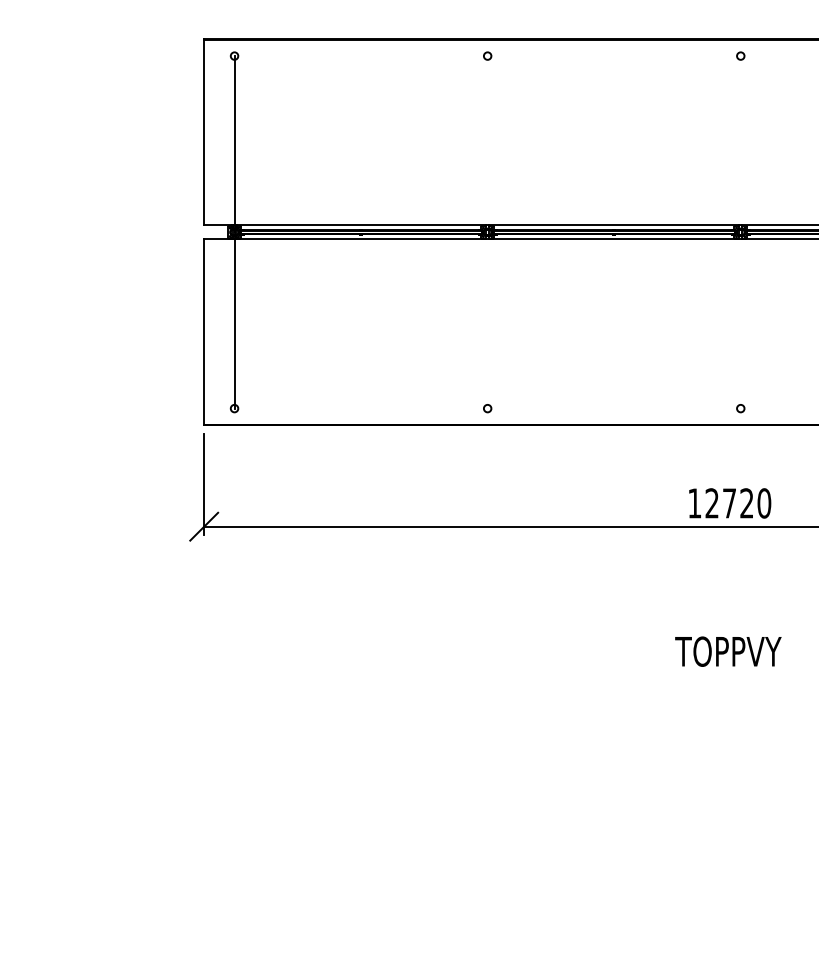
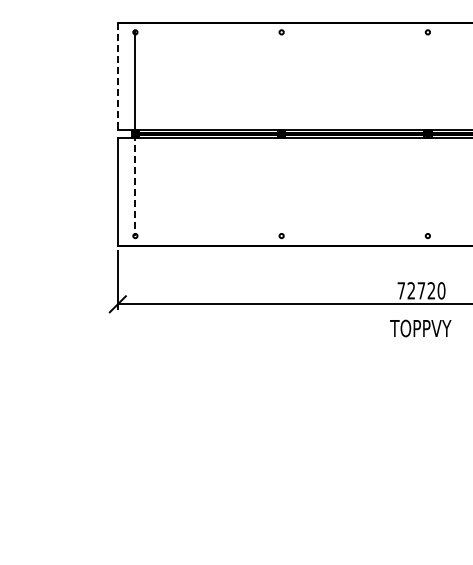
line: (203, 132) -> (117, 76), solid -> dashed
line: (234, 321) -> (135, 185), solid -> dashed
text: (693, 502) -> (400, 290), 12720 -> 72720
text: (727, 651) -> (420, 328), moved

